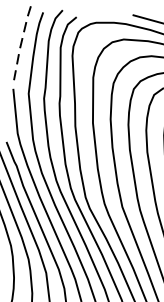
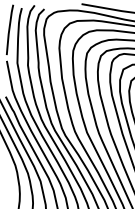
line: (21, 43) -> (9, 30), dashed -> solid

